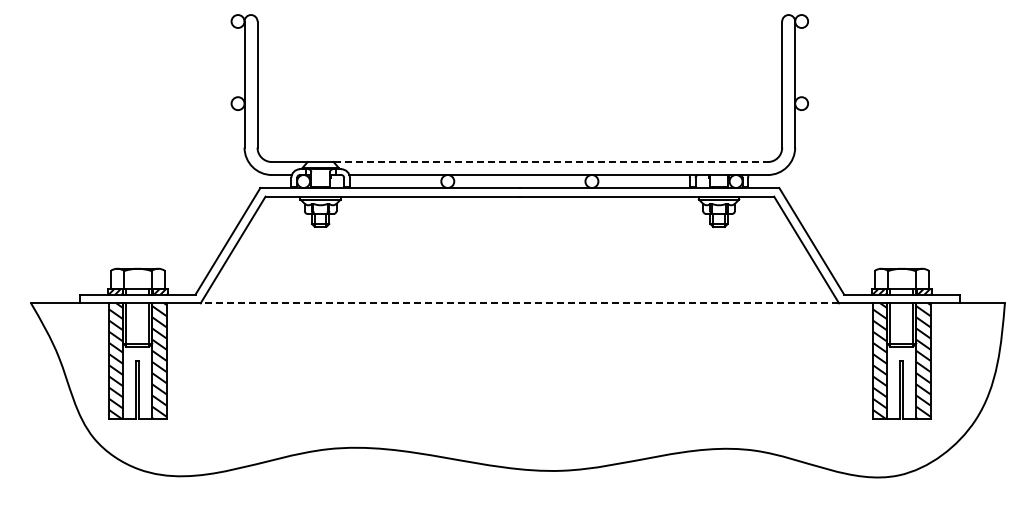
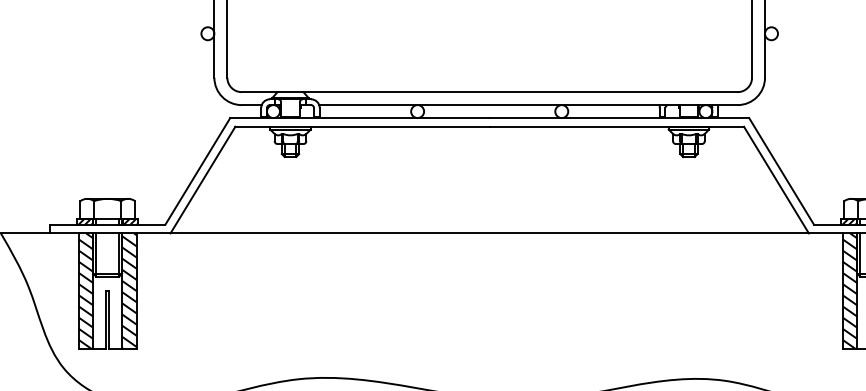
line: (551, 162) -> (521, 92), dashed -> solid
line: (519, 303) -> (489, 233), dashed -> solid

